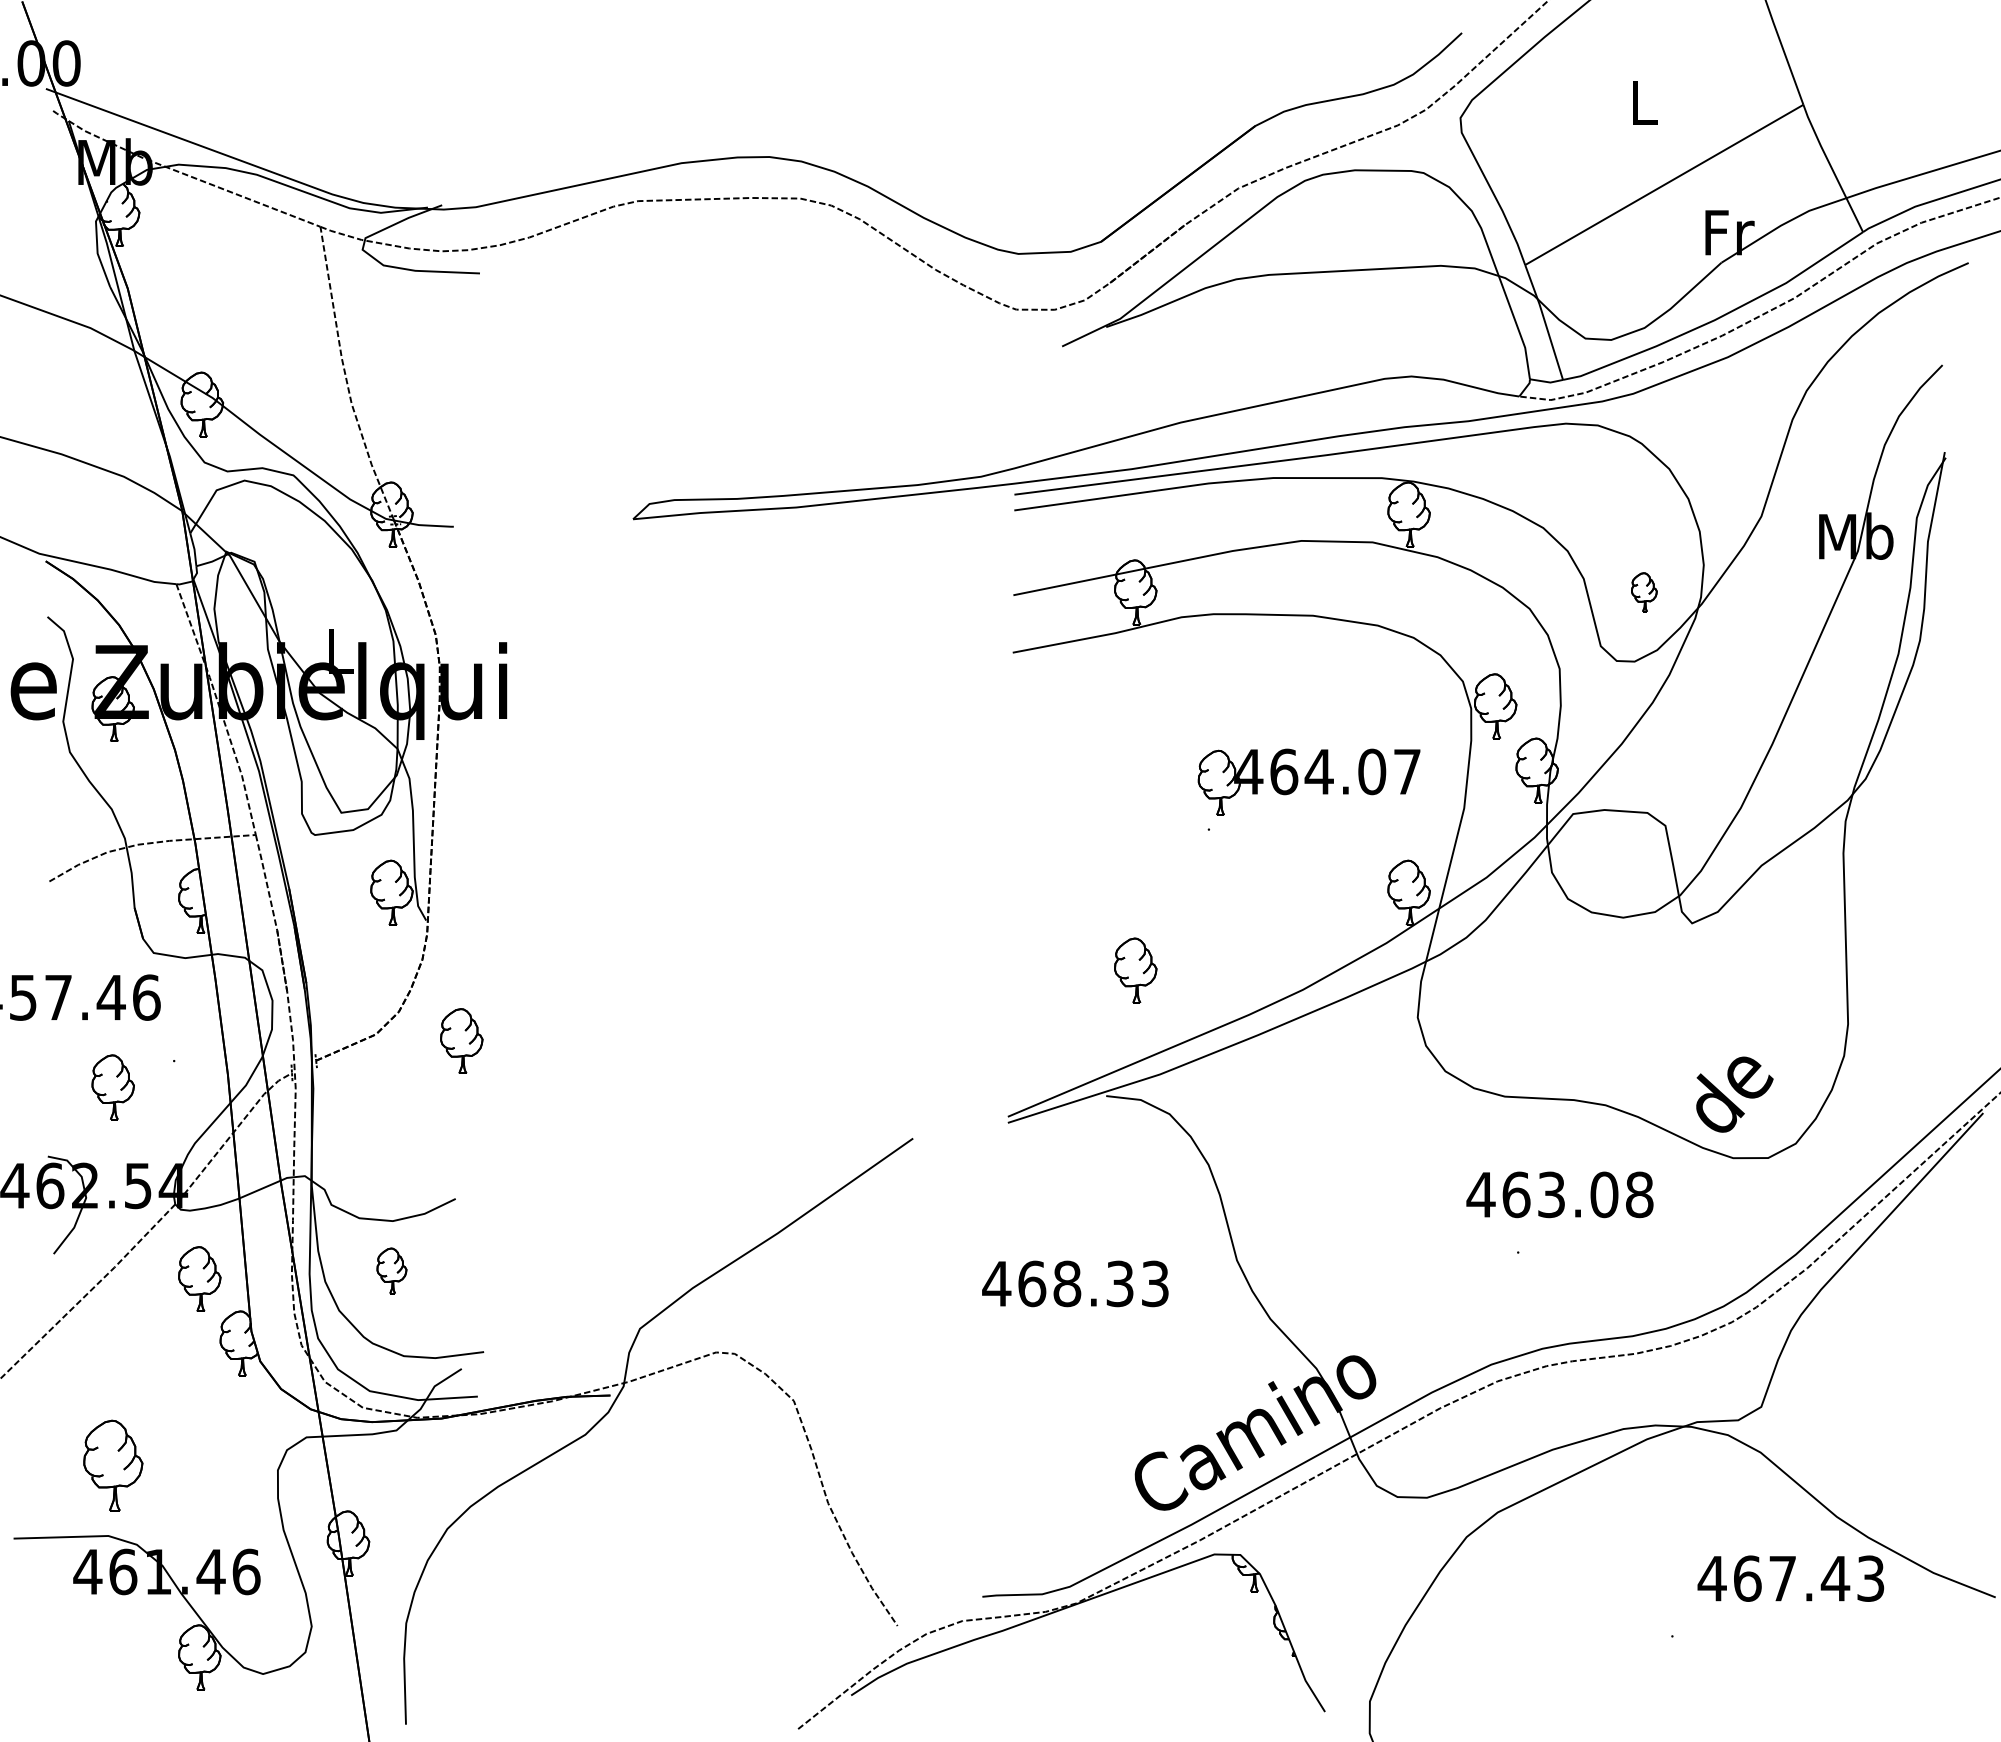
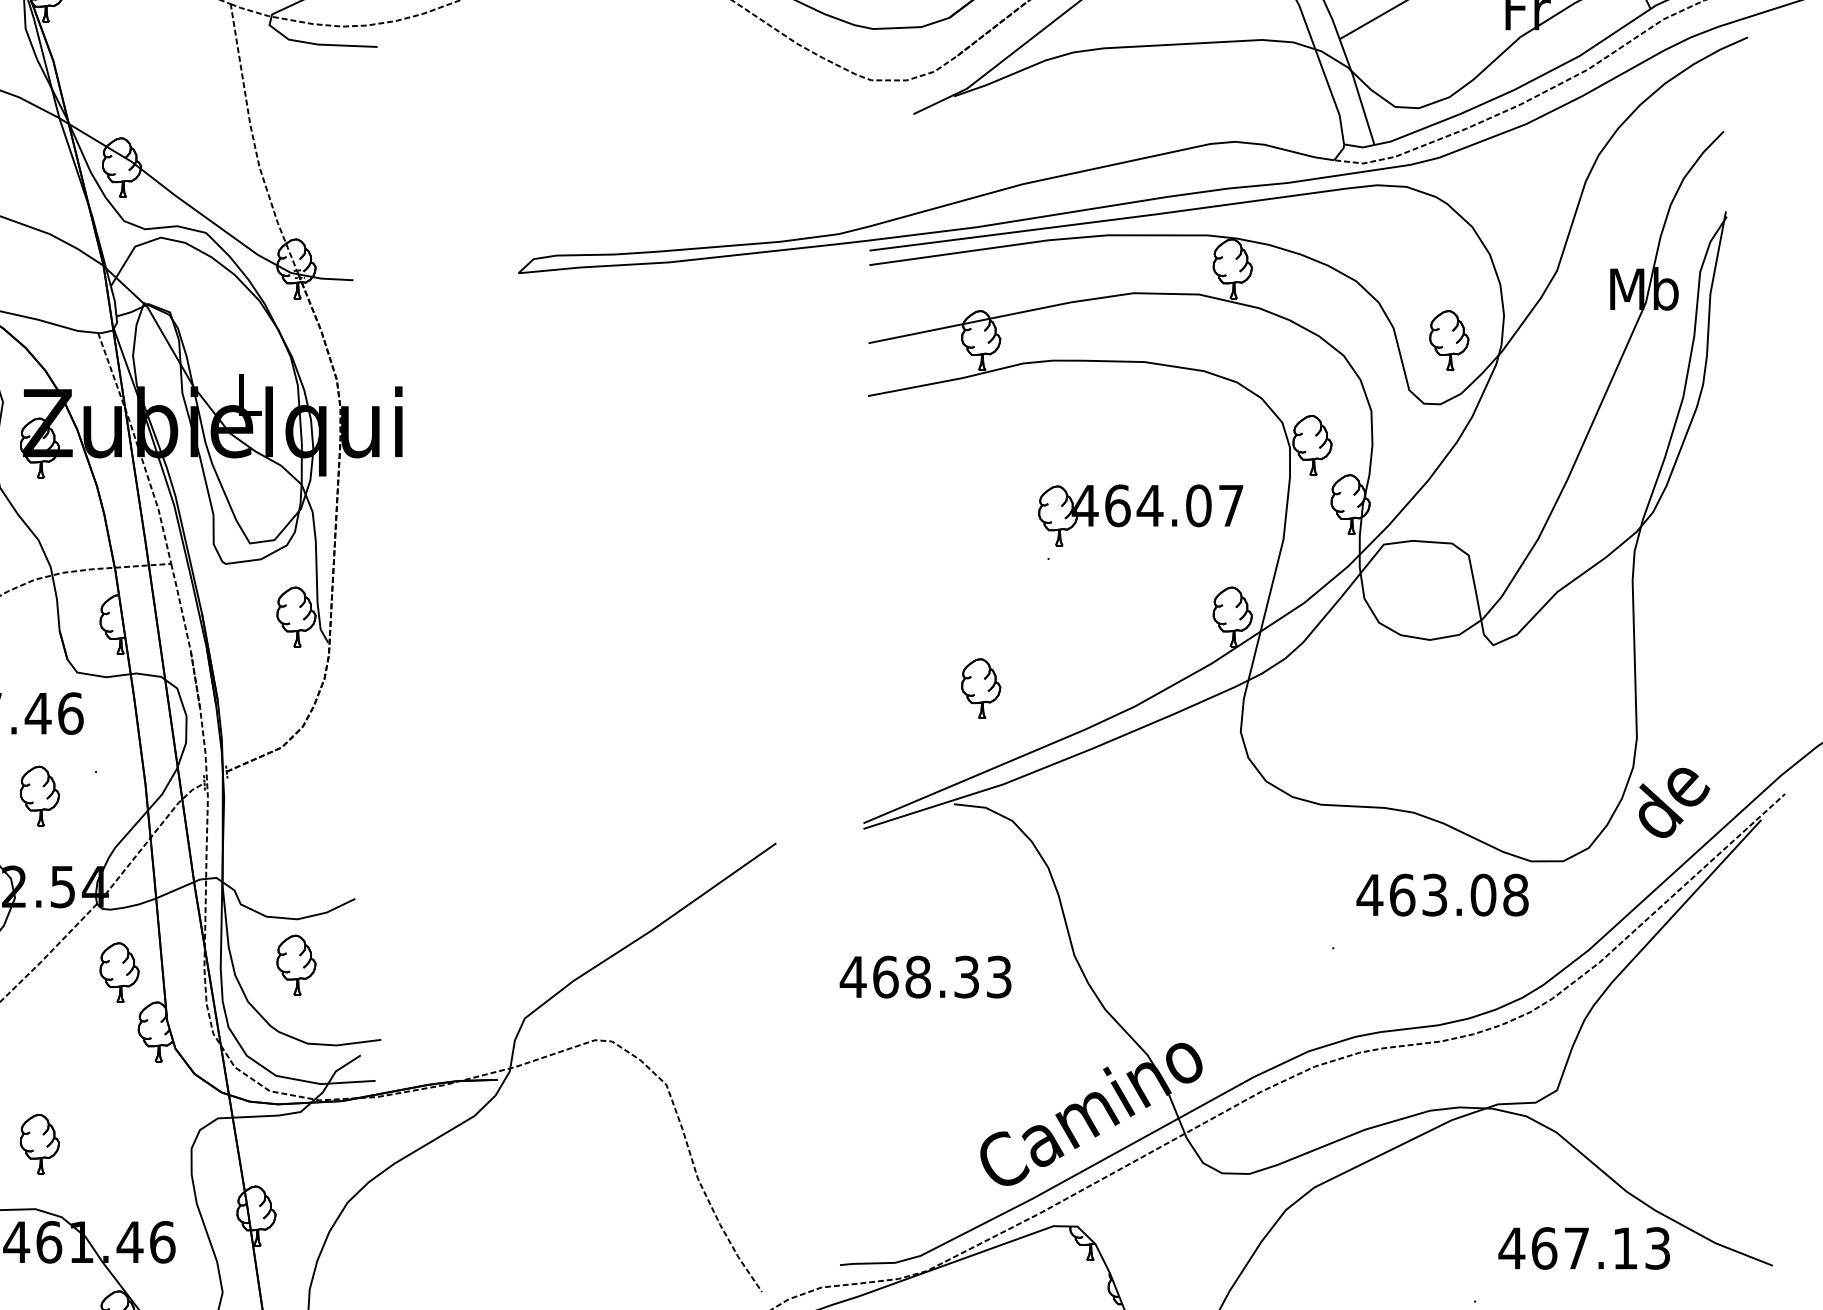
part: (1644, 592) -> (1449, 340), size x1.67
part: (461, 1040) -> (360, 753), removed
text: (1734, 1094) -> (1674, 802), moved
text: (1559, 1194) -> (1442, 894), moved
part: (391, 1270) -> (296, 964), size x1.43
part: (112, 1465) -> (39, 1144), size x0.71
text: (1835, 1578) -> (1625, 1248), 467.43 -> 467.13

